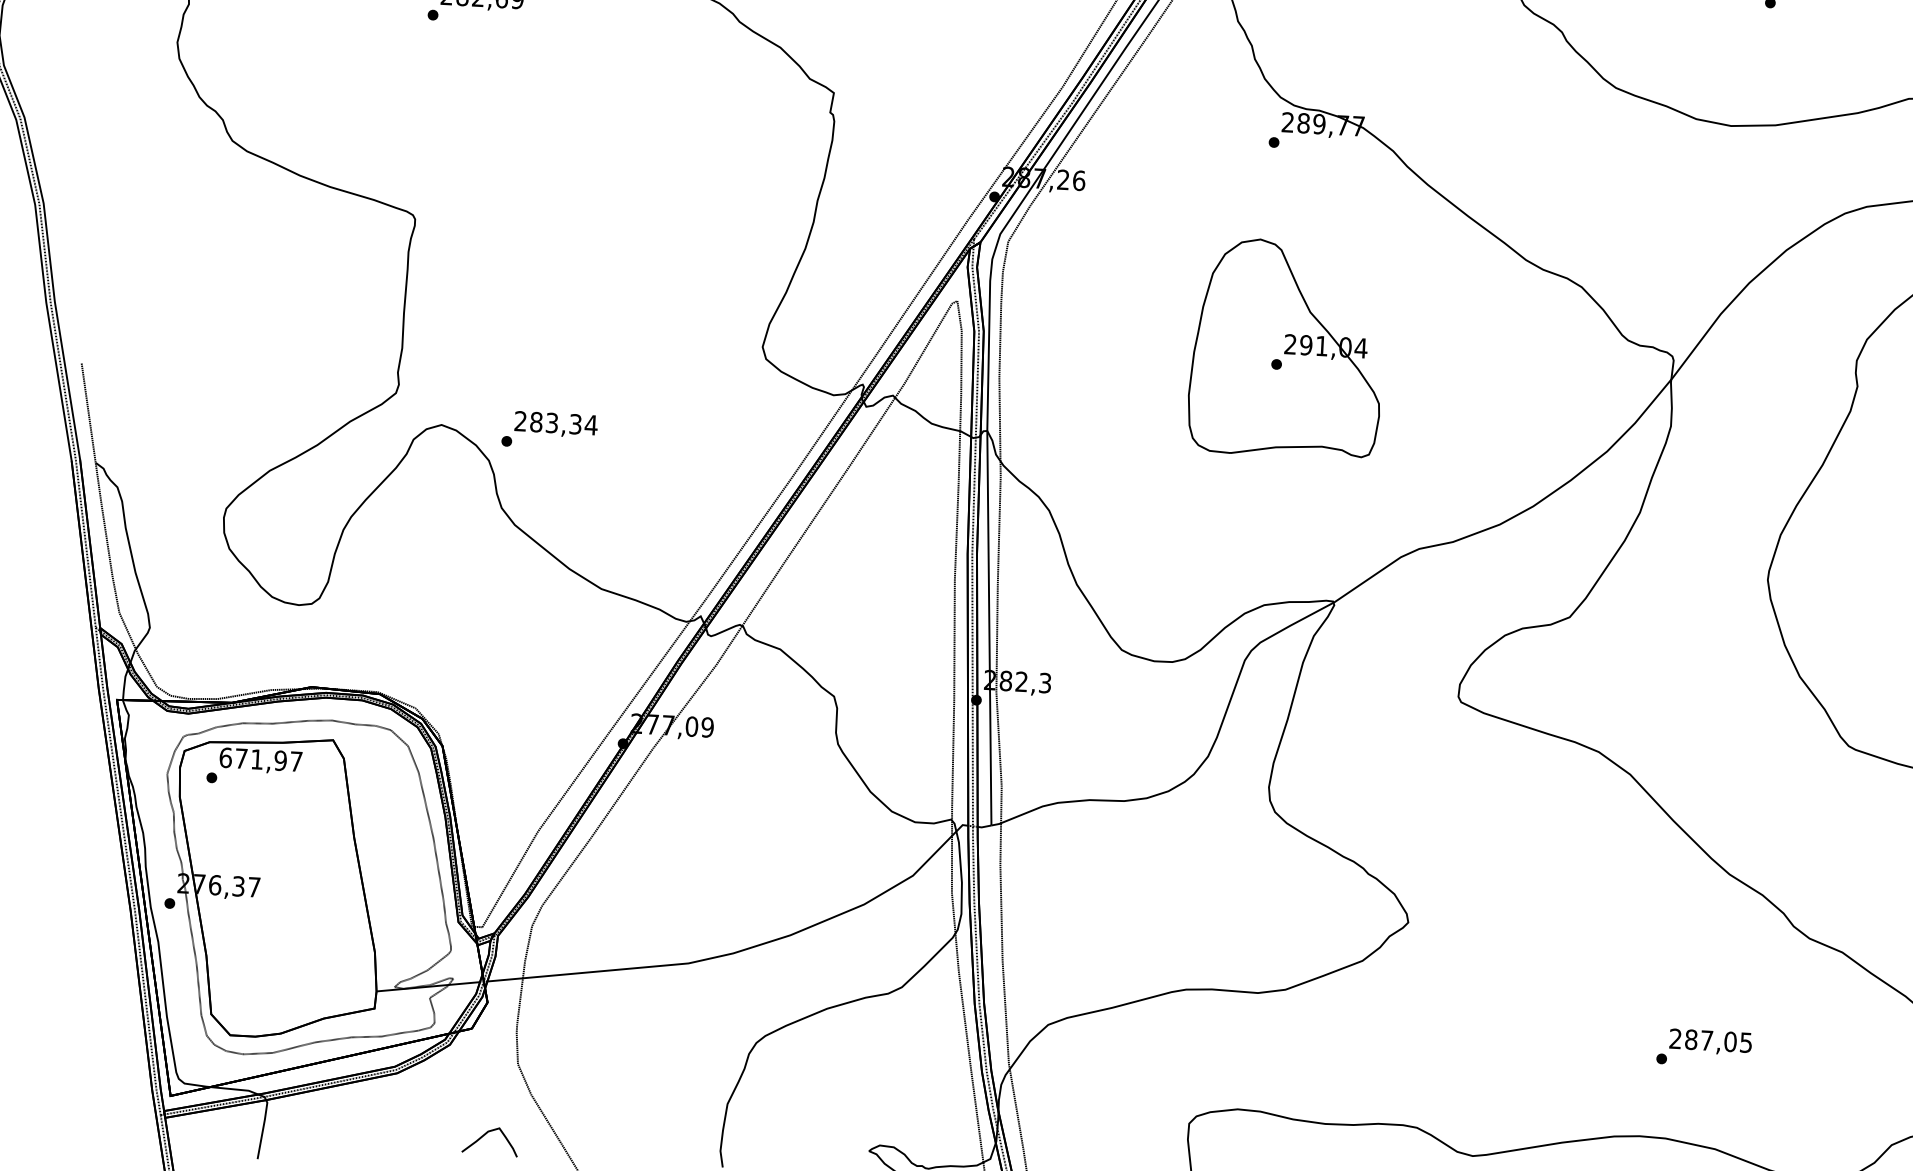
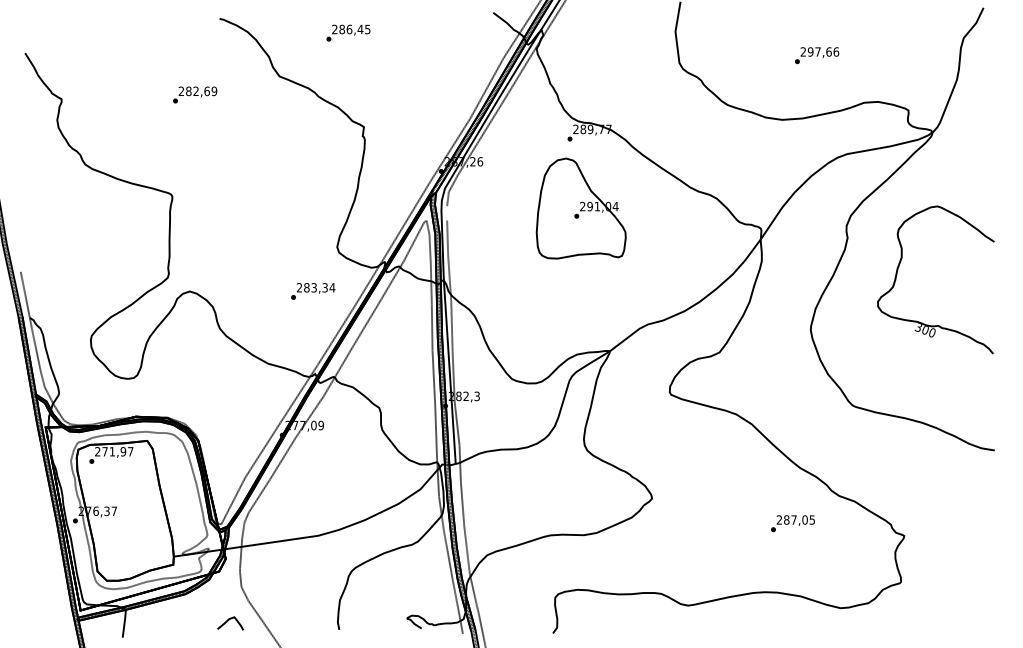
part: (1285, 348) -> (580, 208), moved
text: (550, 430) -> (313, 291), moved
text: (225, 757) -> (97, 451), 671,97 -> 271,97
text: (1703, 1047) -> (792, 523), moved

